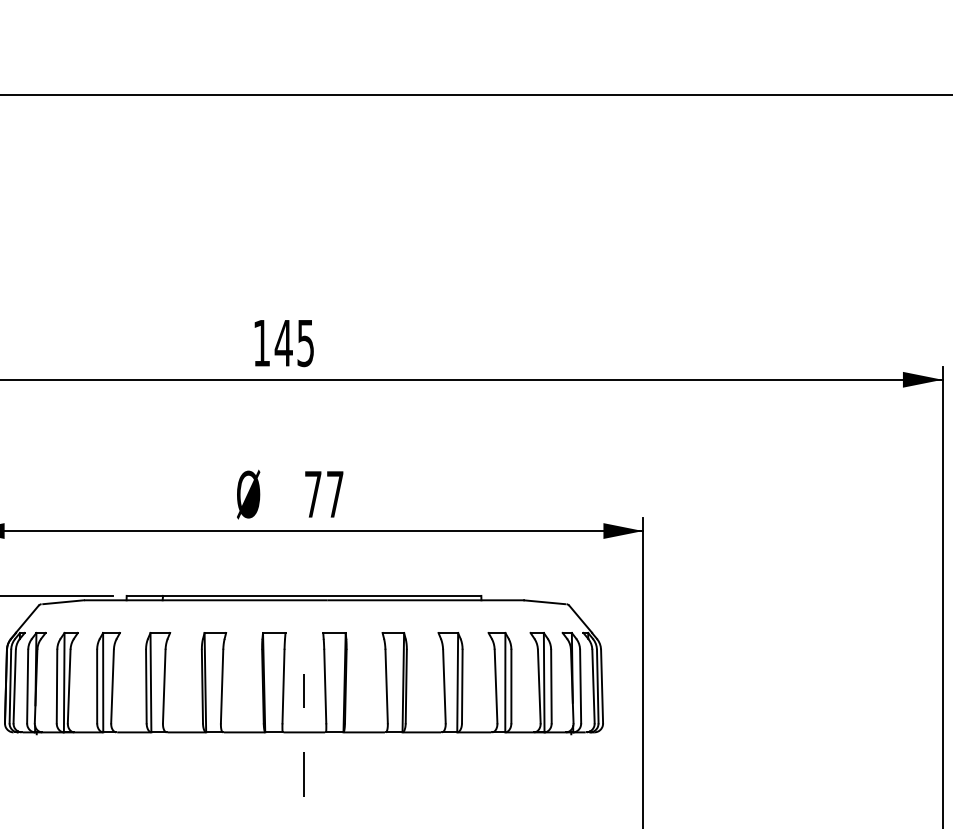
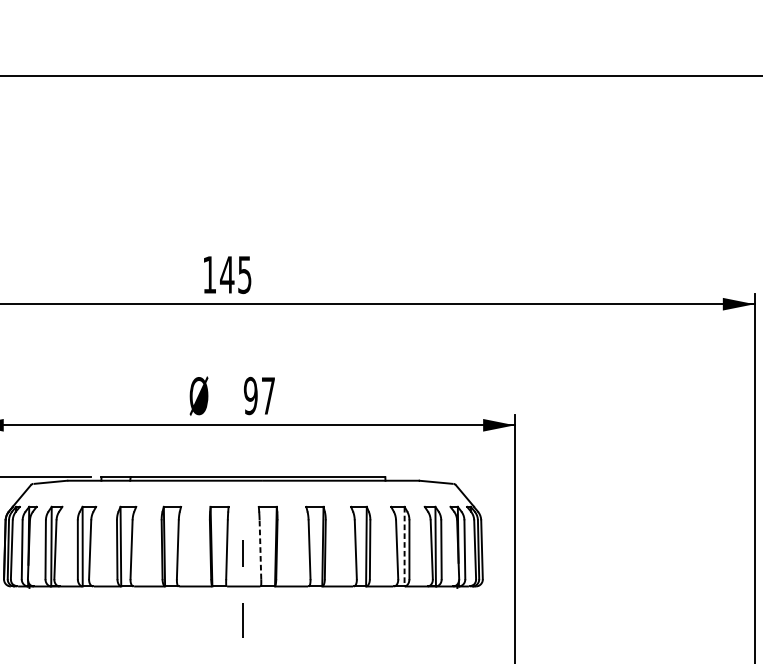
text: (312, 494) -> (250, 396), 77 -> 97
line: (505, 682) -> (404, 546), solid -> dashed
line: (325, 686) -> (260, 549), solid -> dashed

